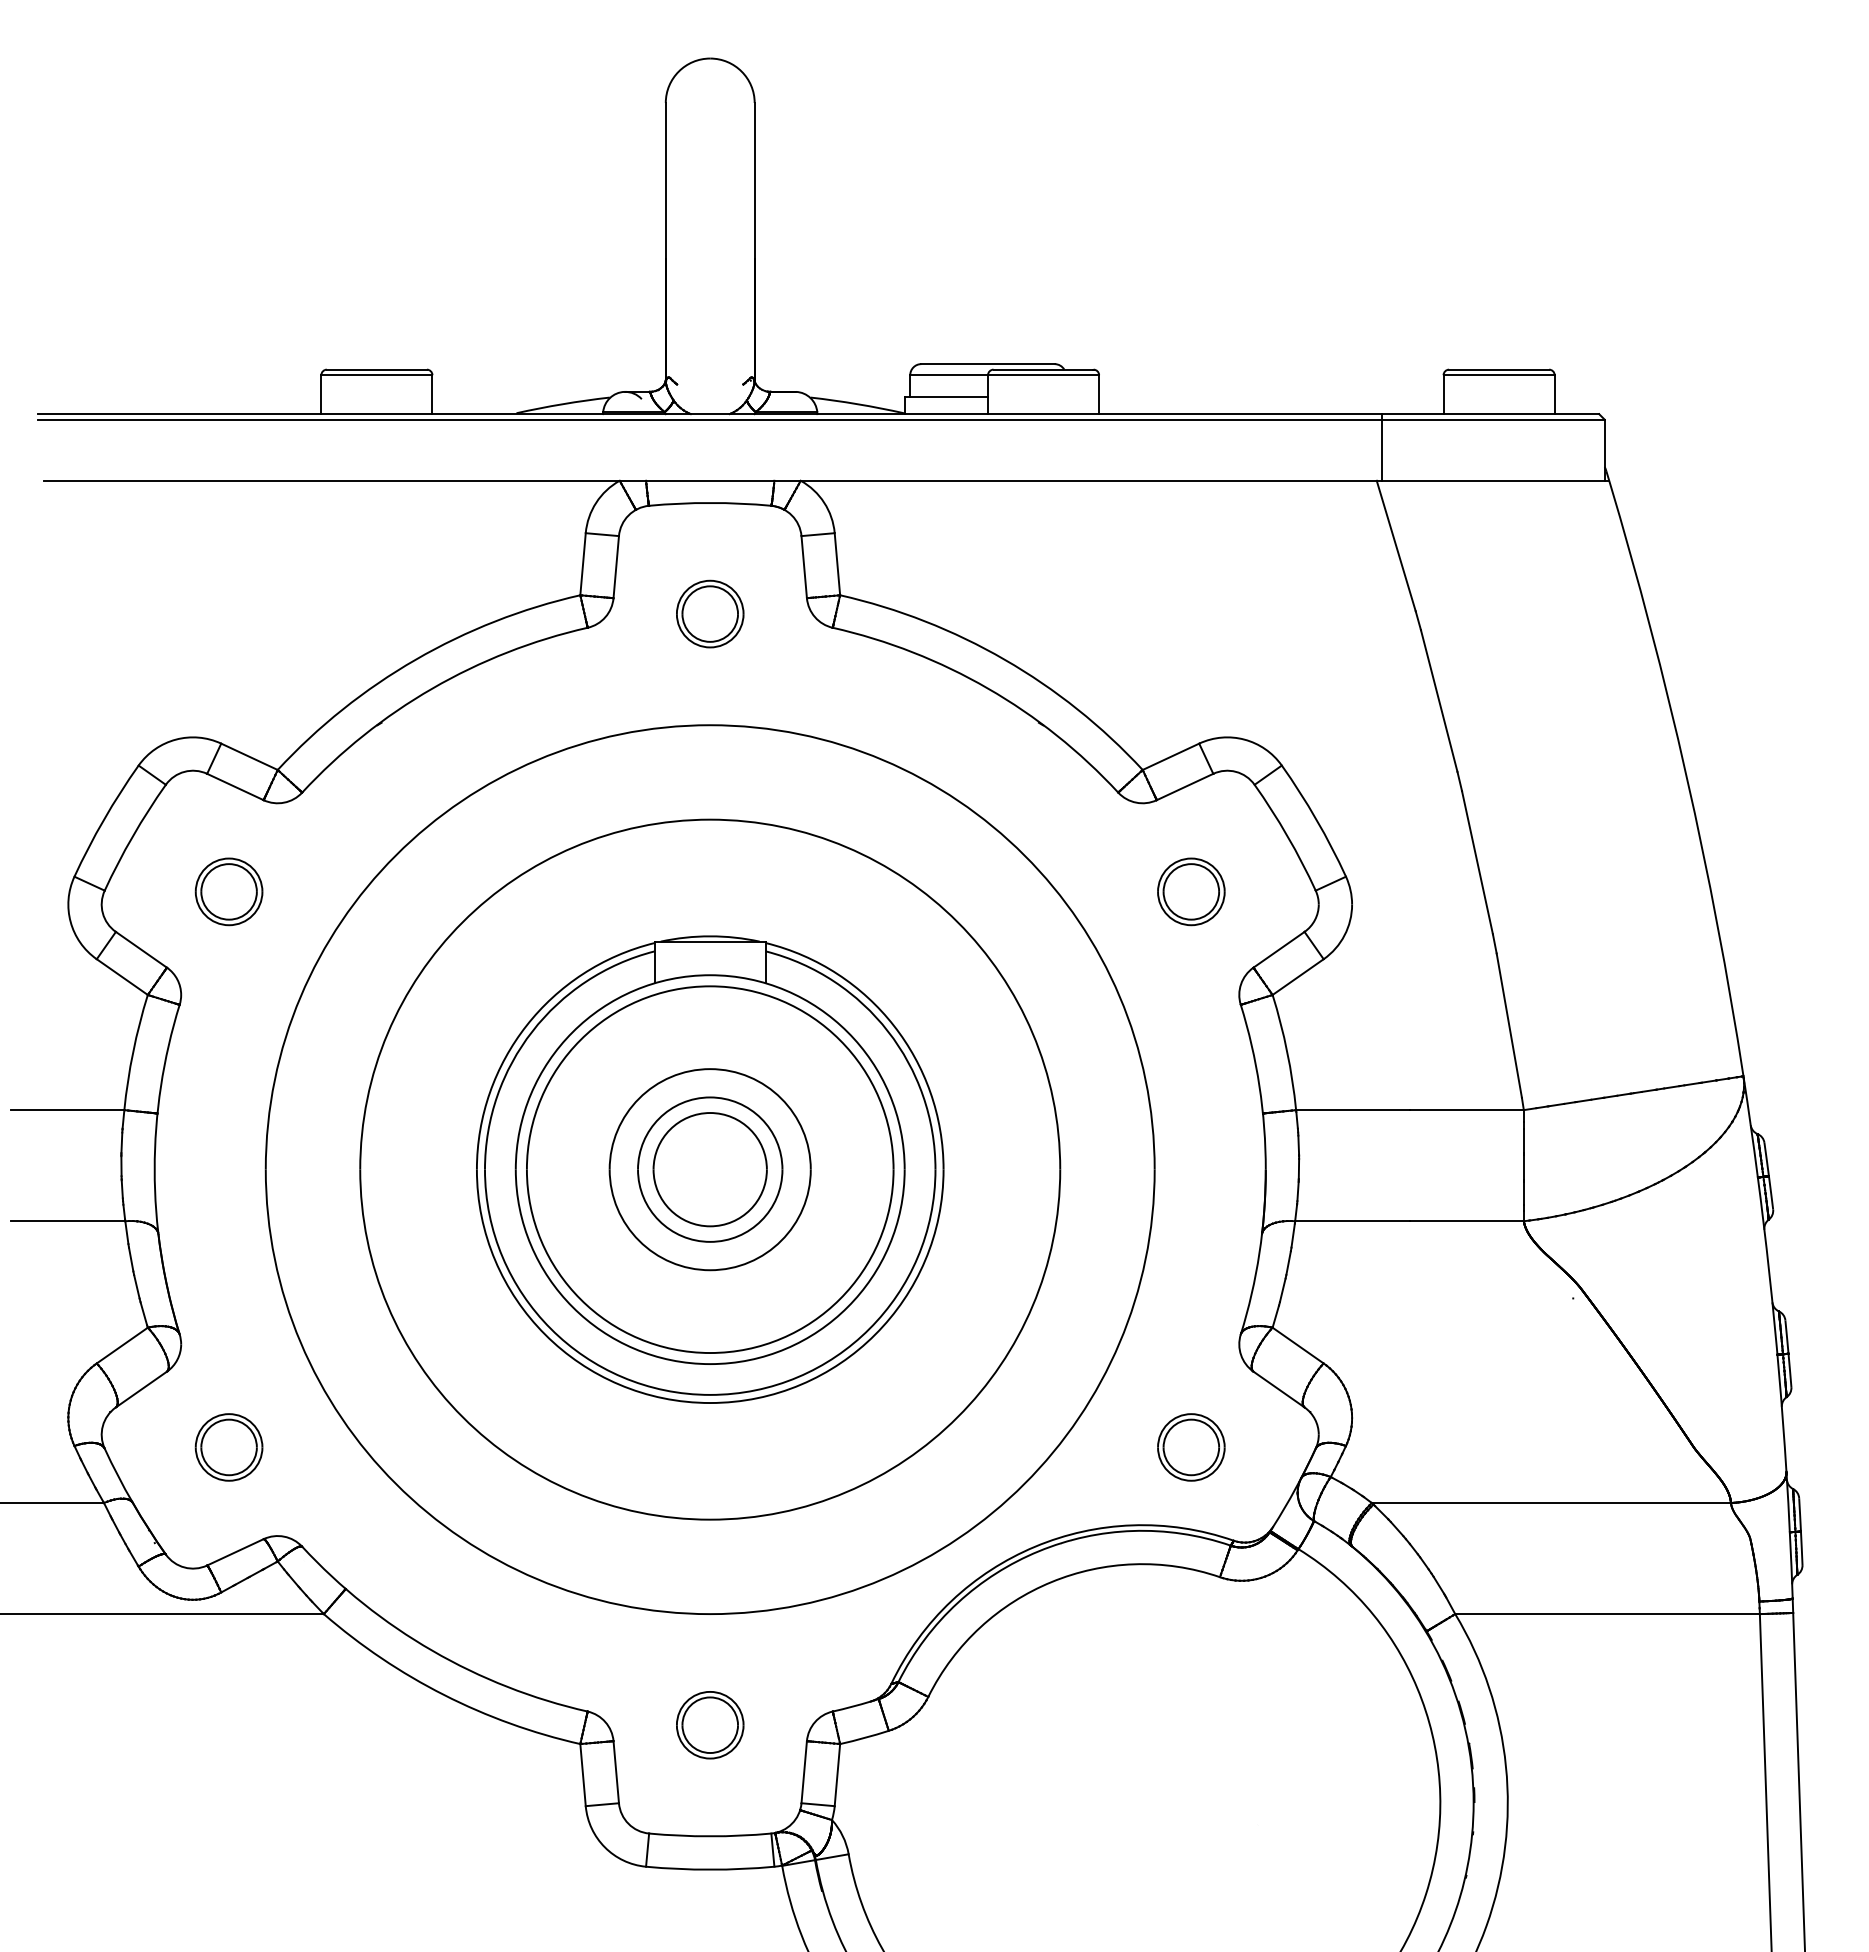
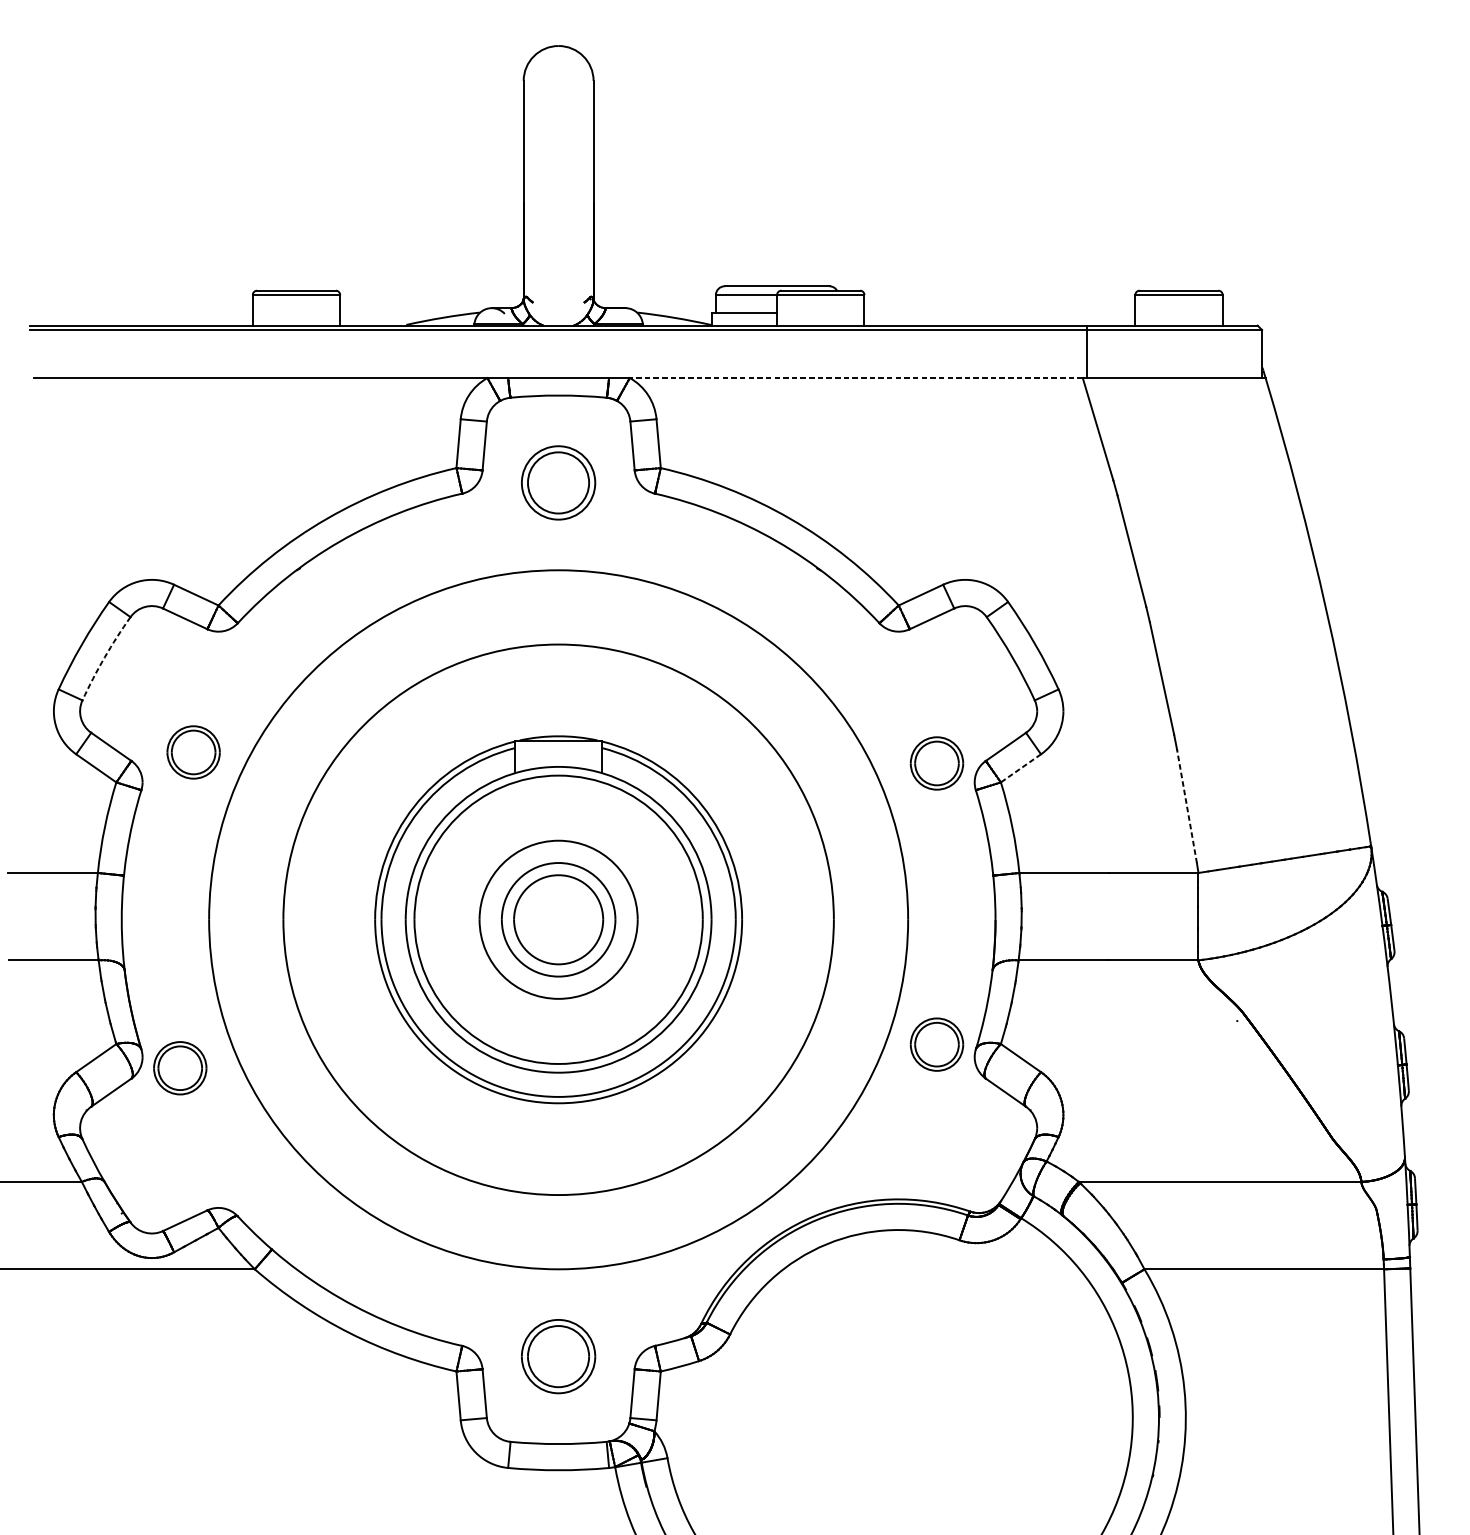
line: (1088, 480) -> (856, 377), solid -> dashed
part: (710, 613) -> (558, 482), size x1.4
arc: (132, 836) -> (104, 657), solid -> dashed
part: (228, 891) -> (193, 752), moved
part: (1191, 891) -> (937, 763), moved
line: (1297, 977) -> (1020, 768), solid -> dashed
line: (1509, 1025) -> (1187, 806), solid -> dashed
part: (228, 1447) -> (179, 1068), moved
part: (1191, 1447) -> (937, 1044), moved
part: (710, 1725) -> (558, 1356), size x1.4

